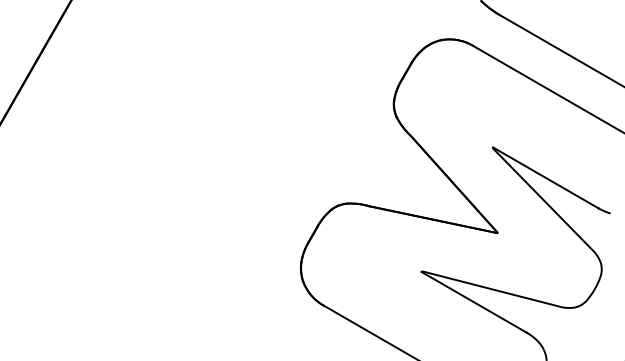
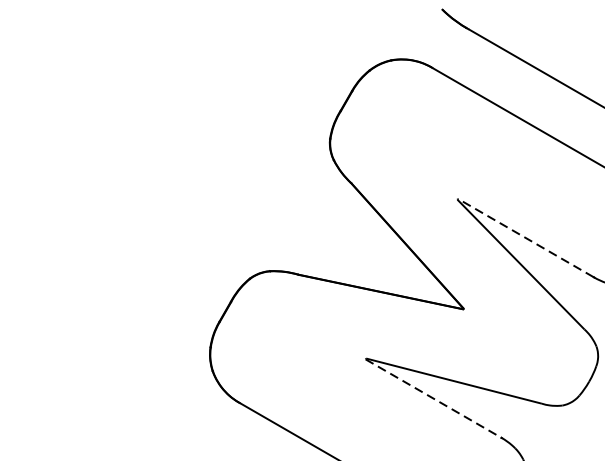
line: (545, 177) -> (525, 237), solid -> dashed
line: (474, 302) -> (433, 398), solid -> dashed

